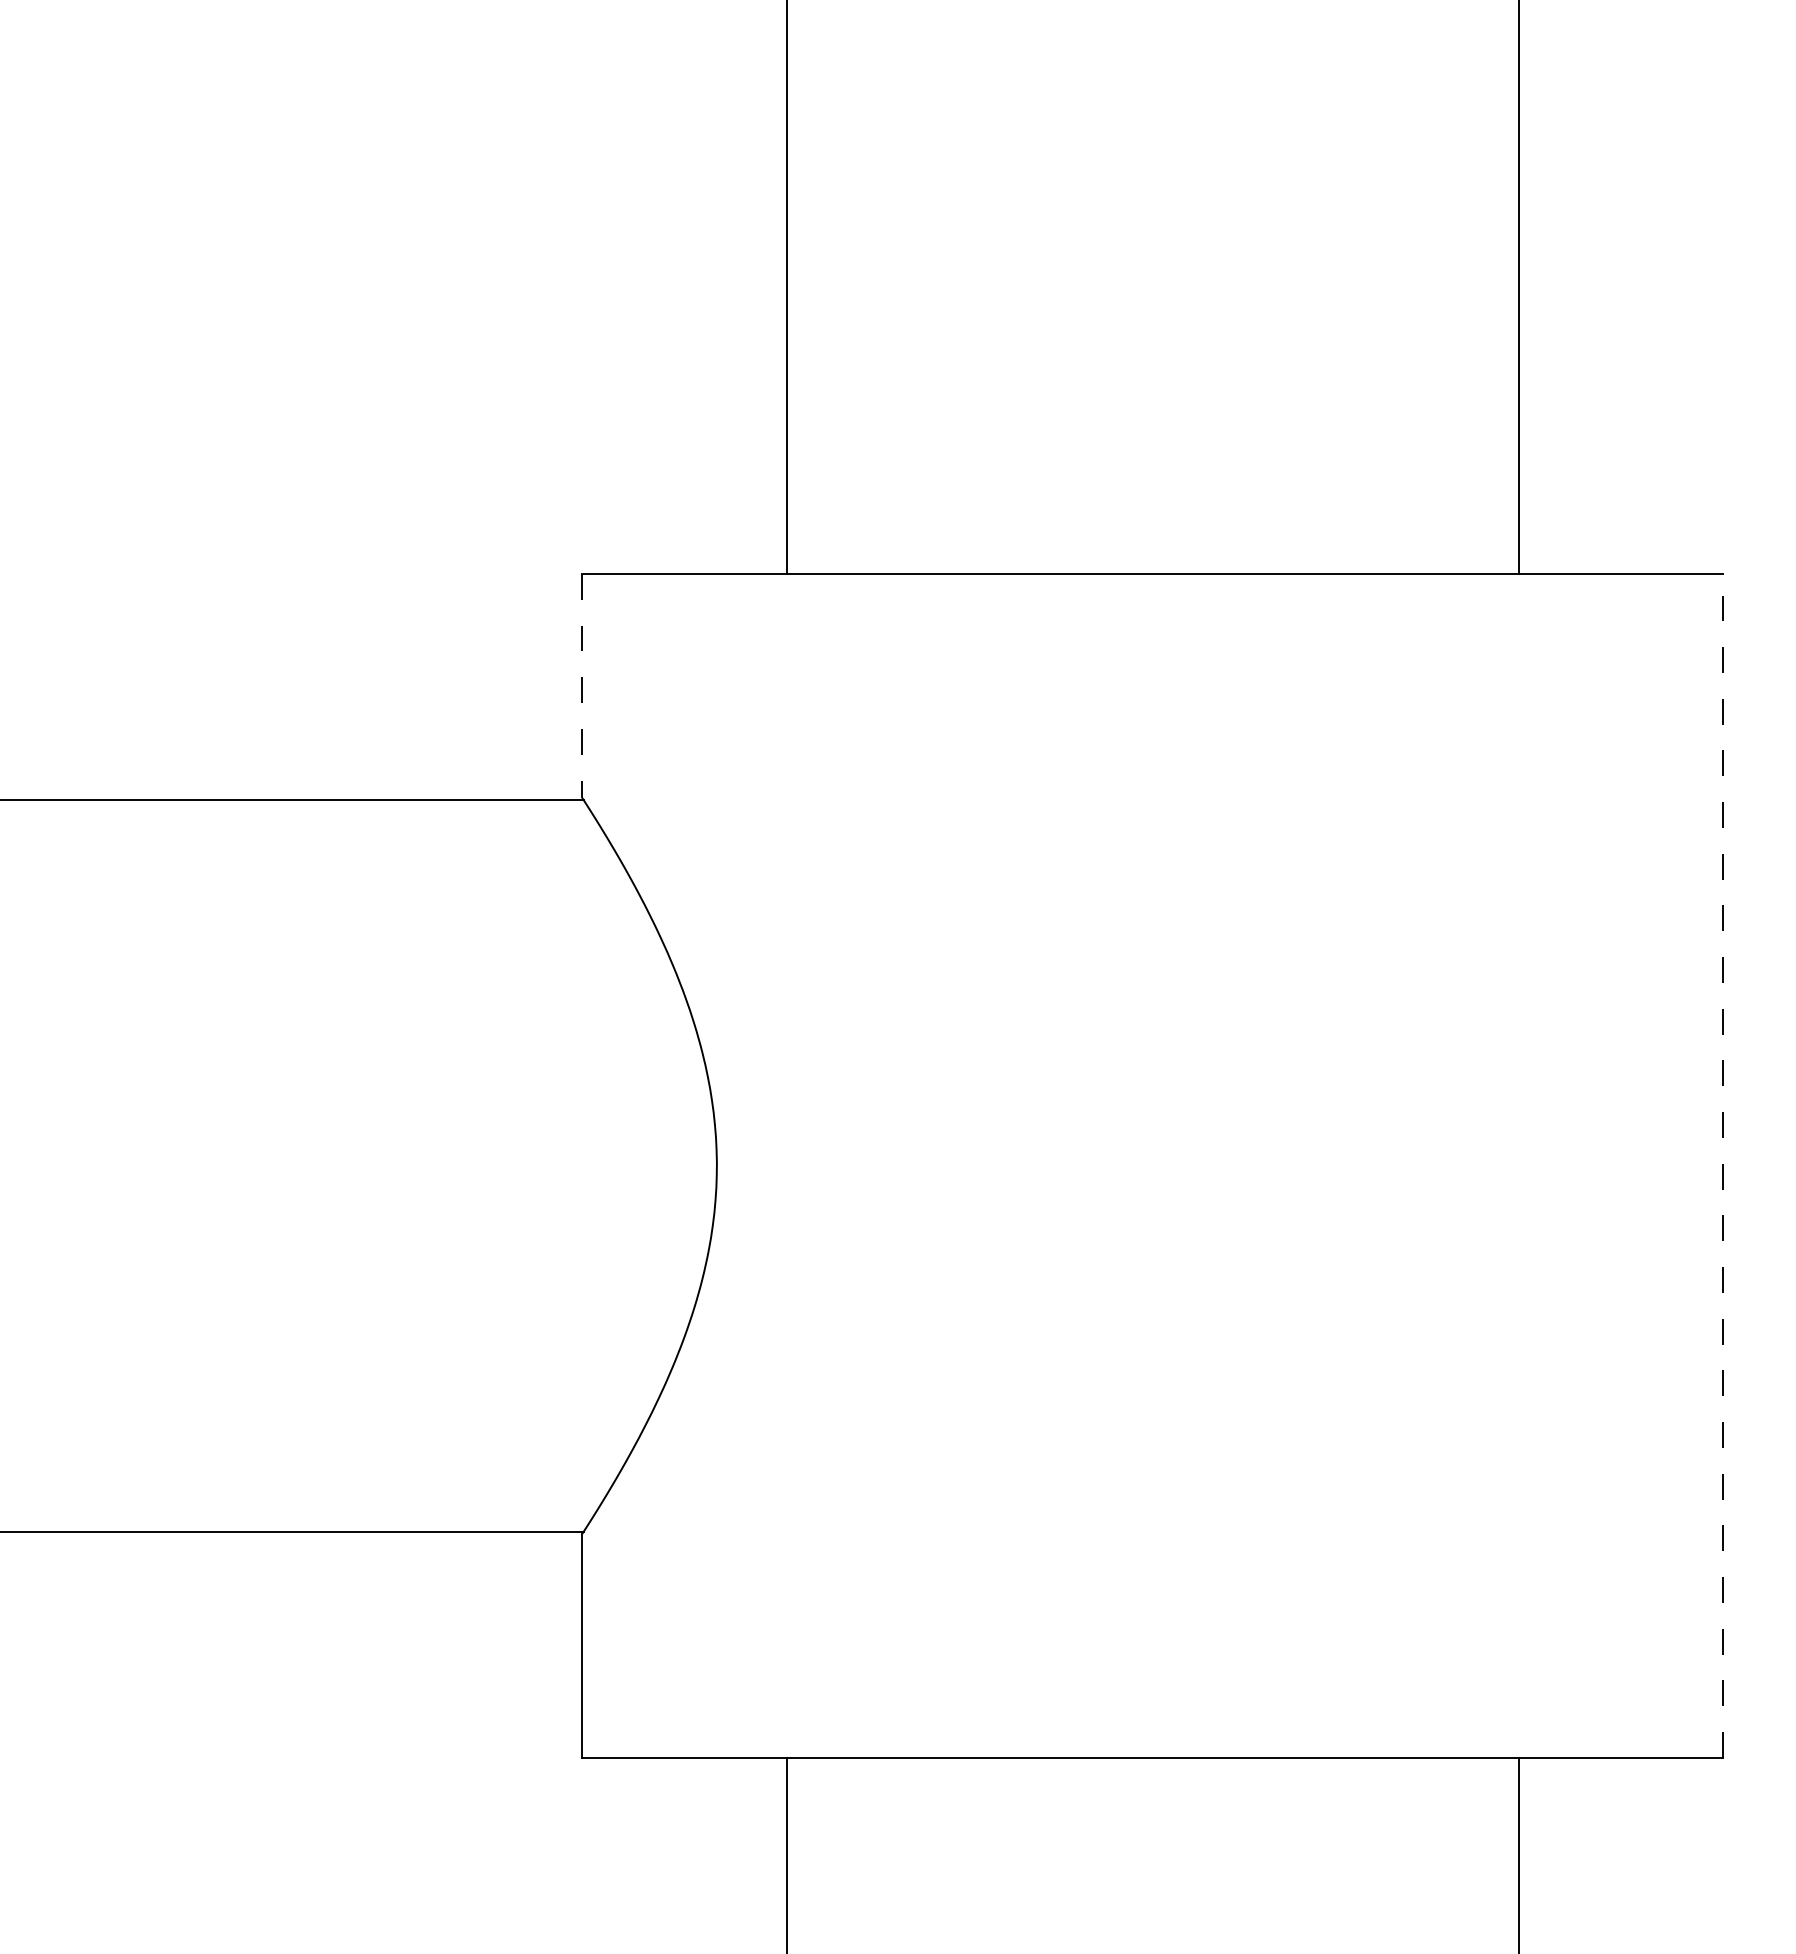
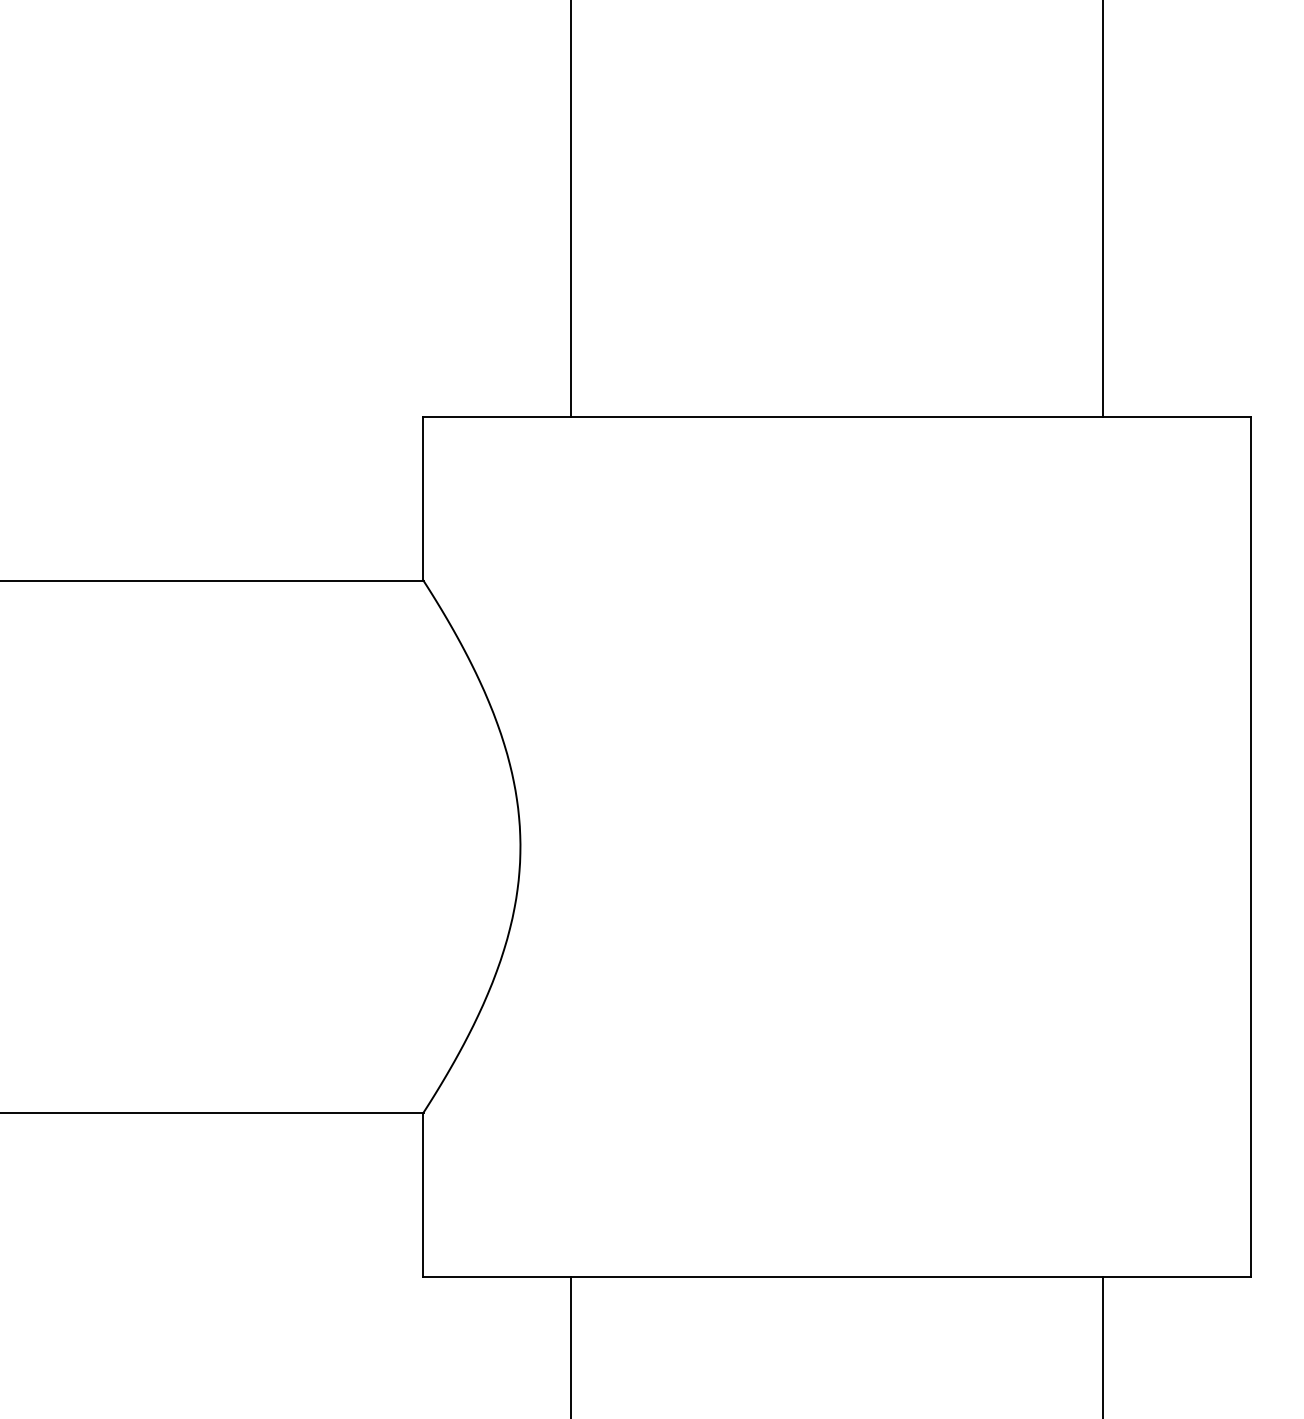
line: (582, 685) -> (422, 497), dashed -> solid
line: (1723, 1165) -> (1251, 846), dashed -> solid

